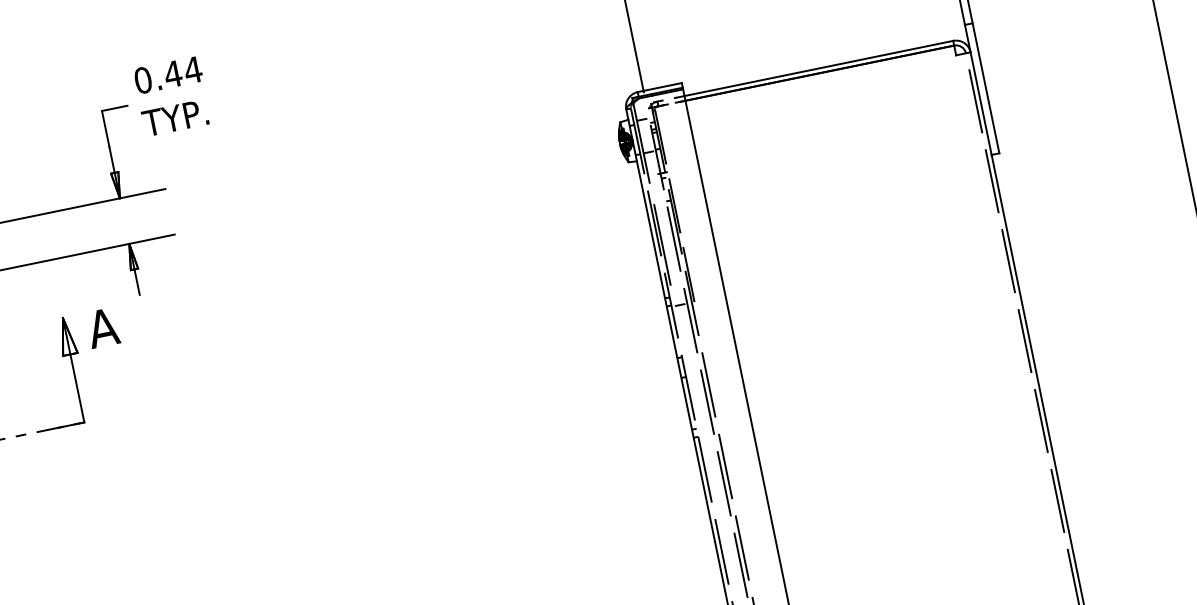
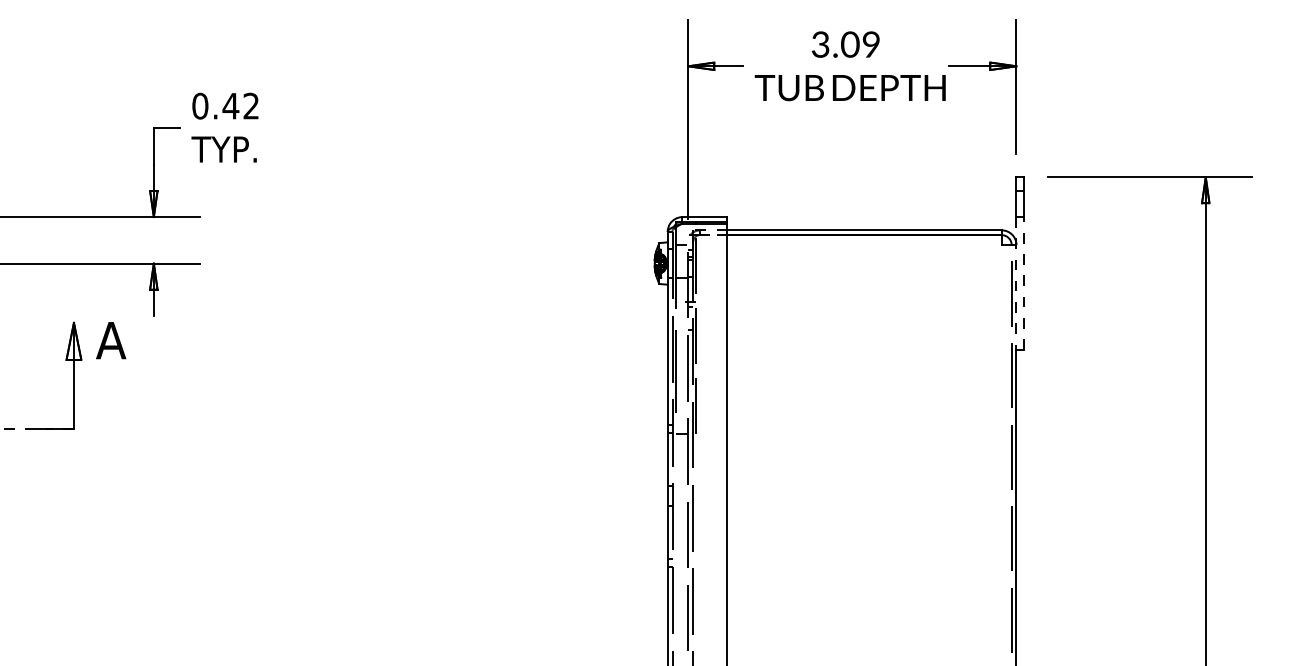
text: (192, 69) -> (250, 105), 0.44 -> 0.42
line: (985, 87) -> (1024, 282), solid -> dashed
line: (978, 89) -> (1016, 283), solid -> dashed

